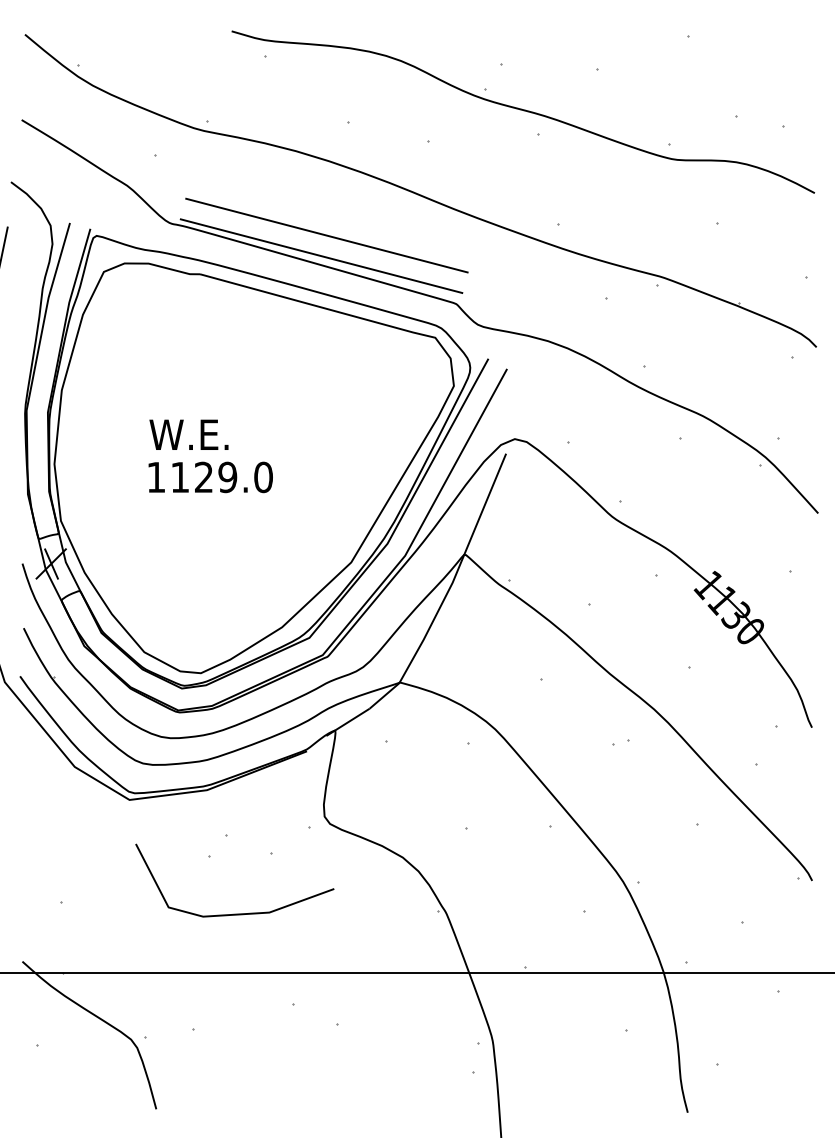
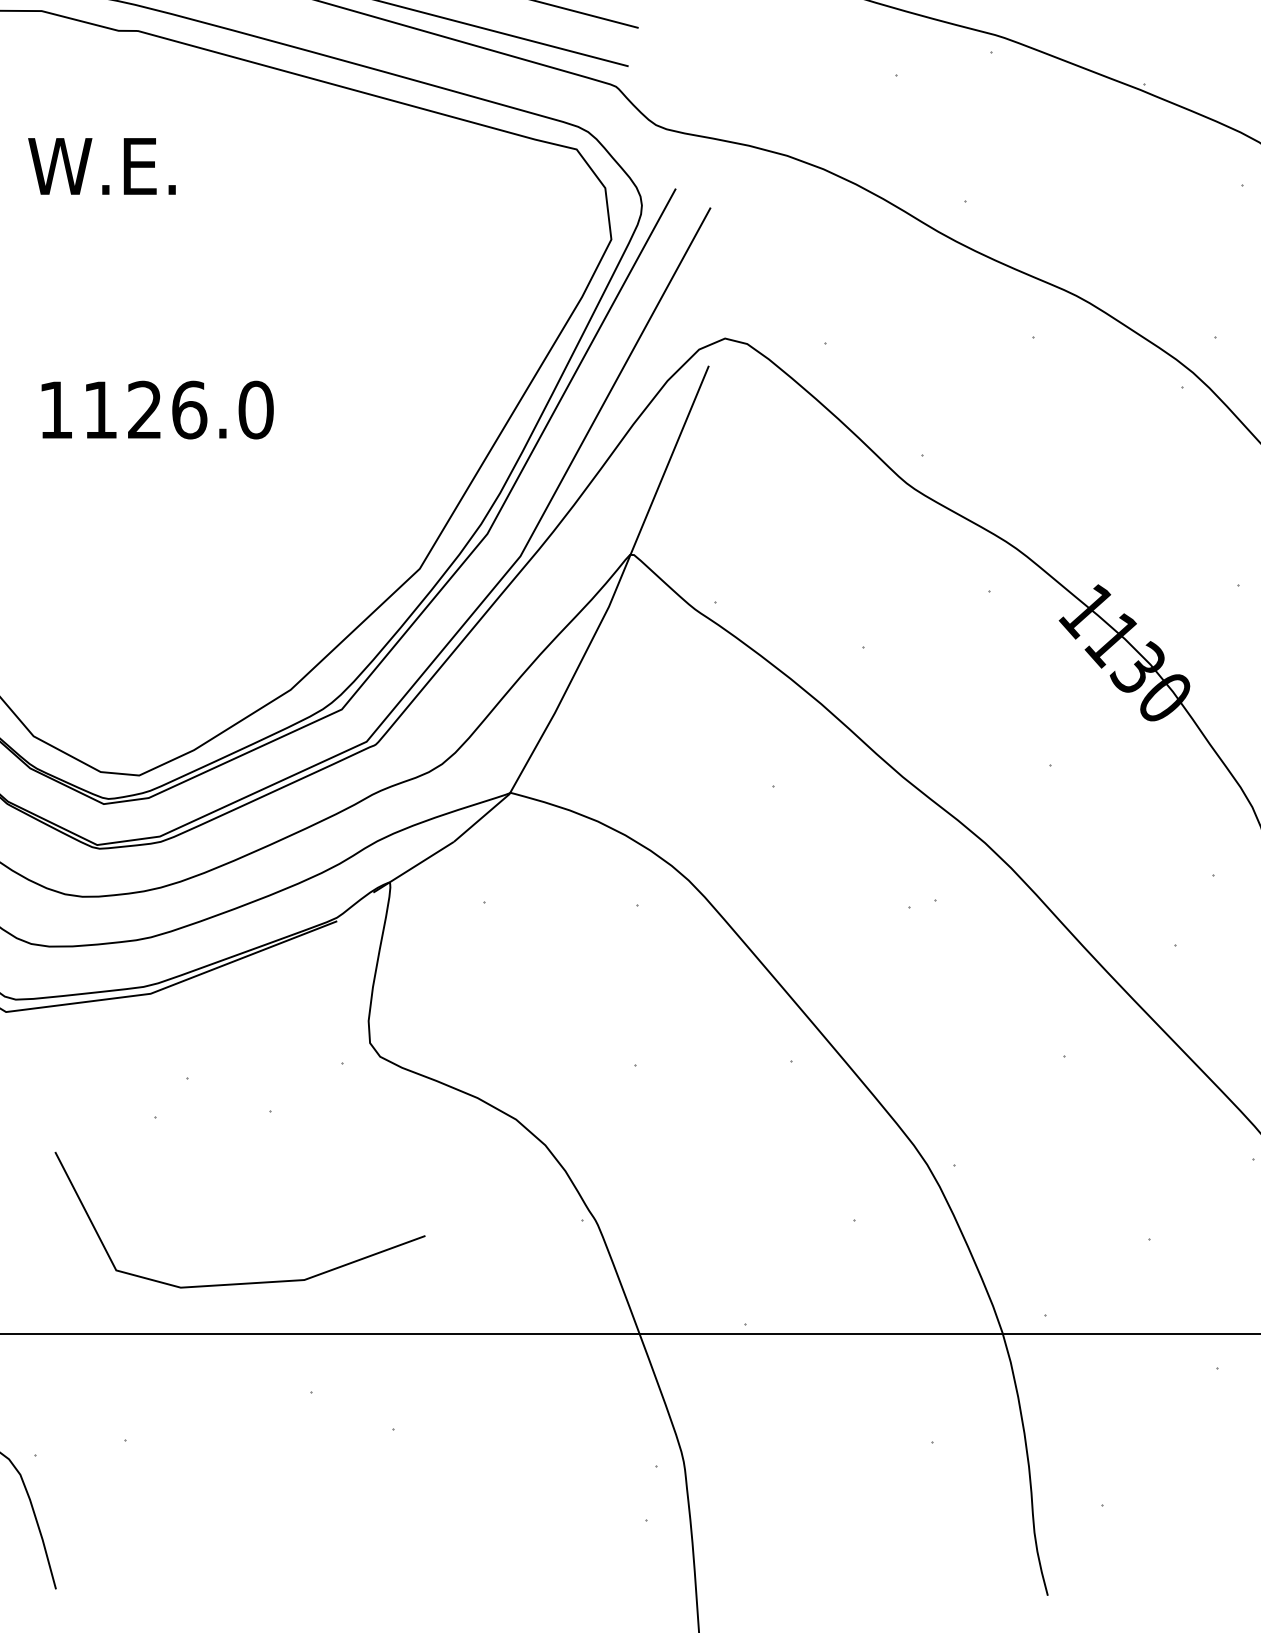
text: (188, 434) -> (101, 165), moved
text: (227, 477) -> (188, 410), 1129.0 -> 1126.0
line: (234, 913) -> (239, 1281), moved

